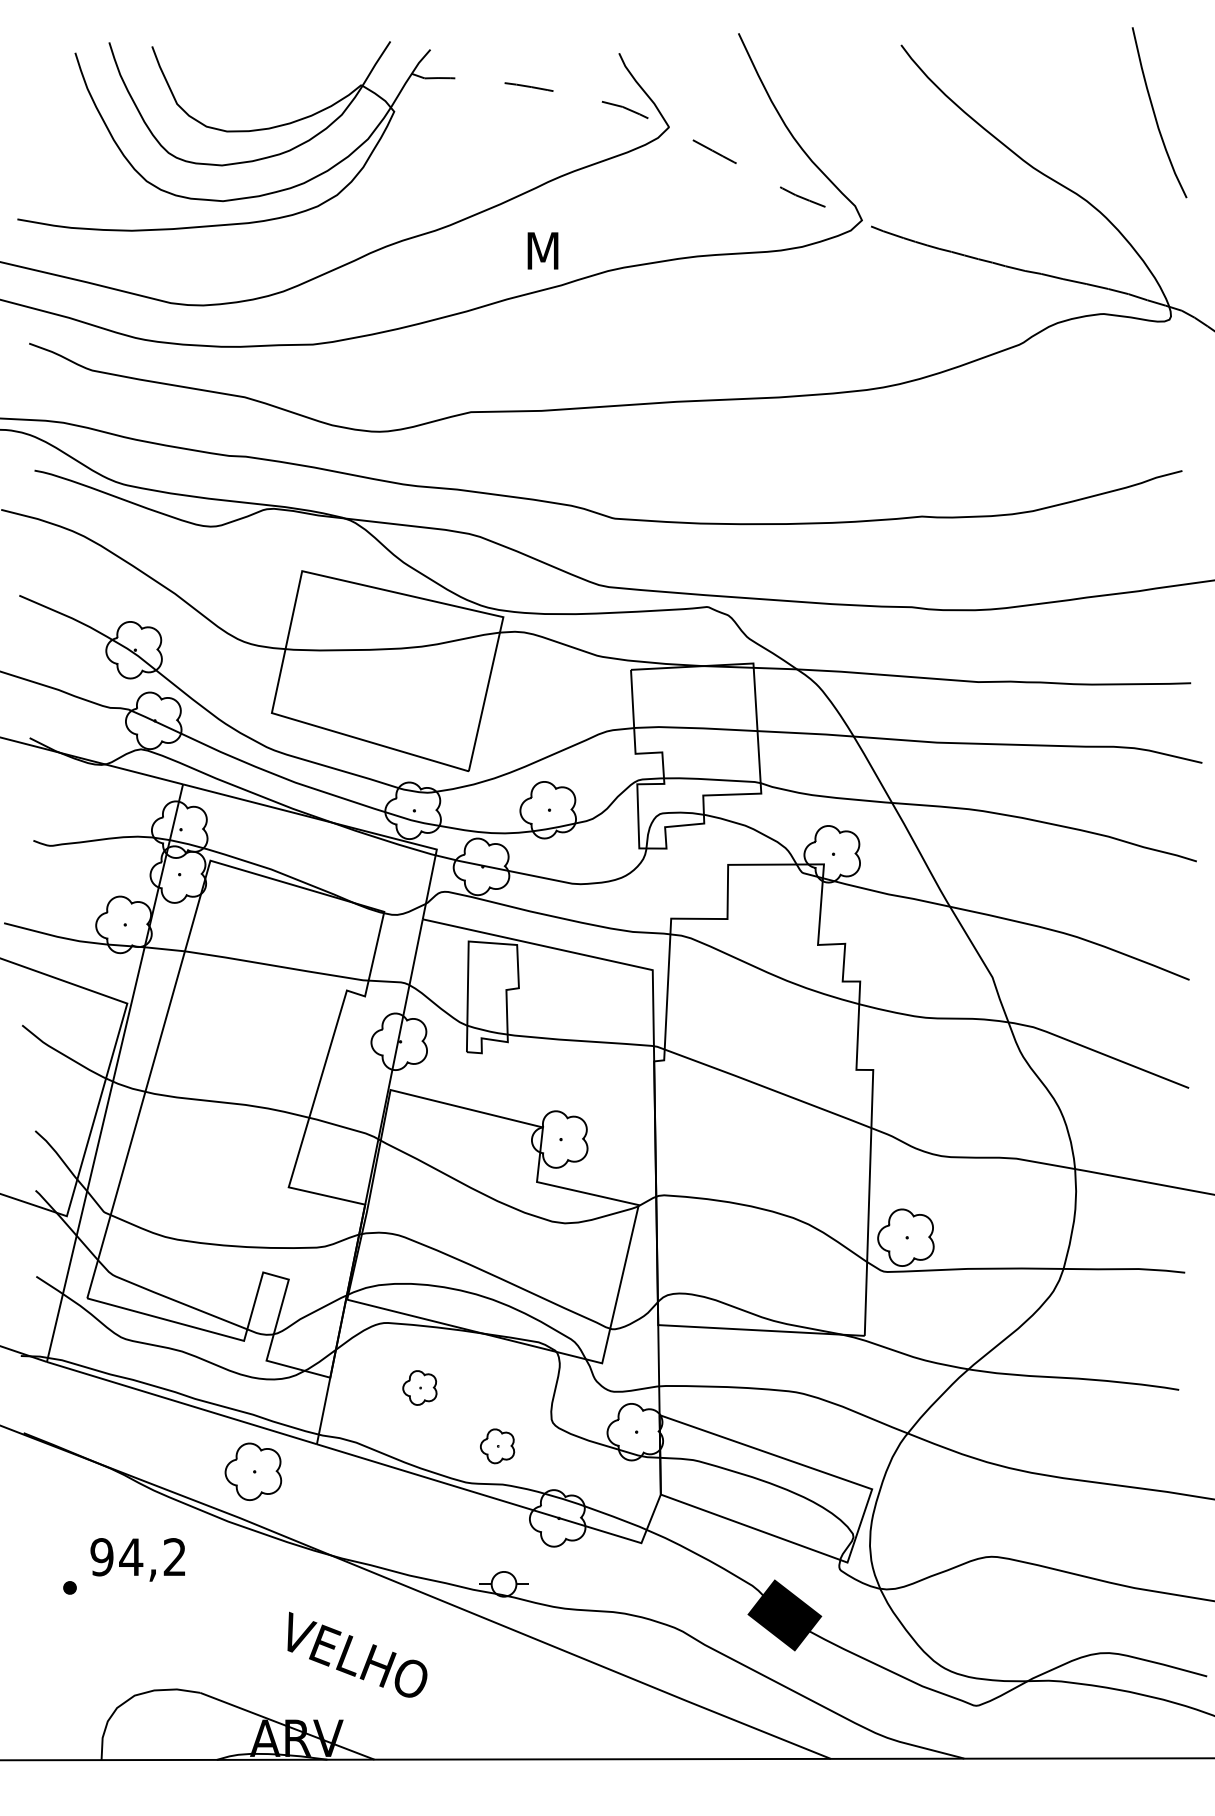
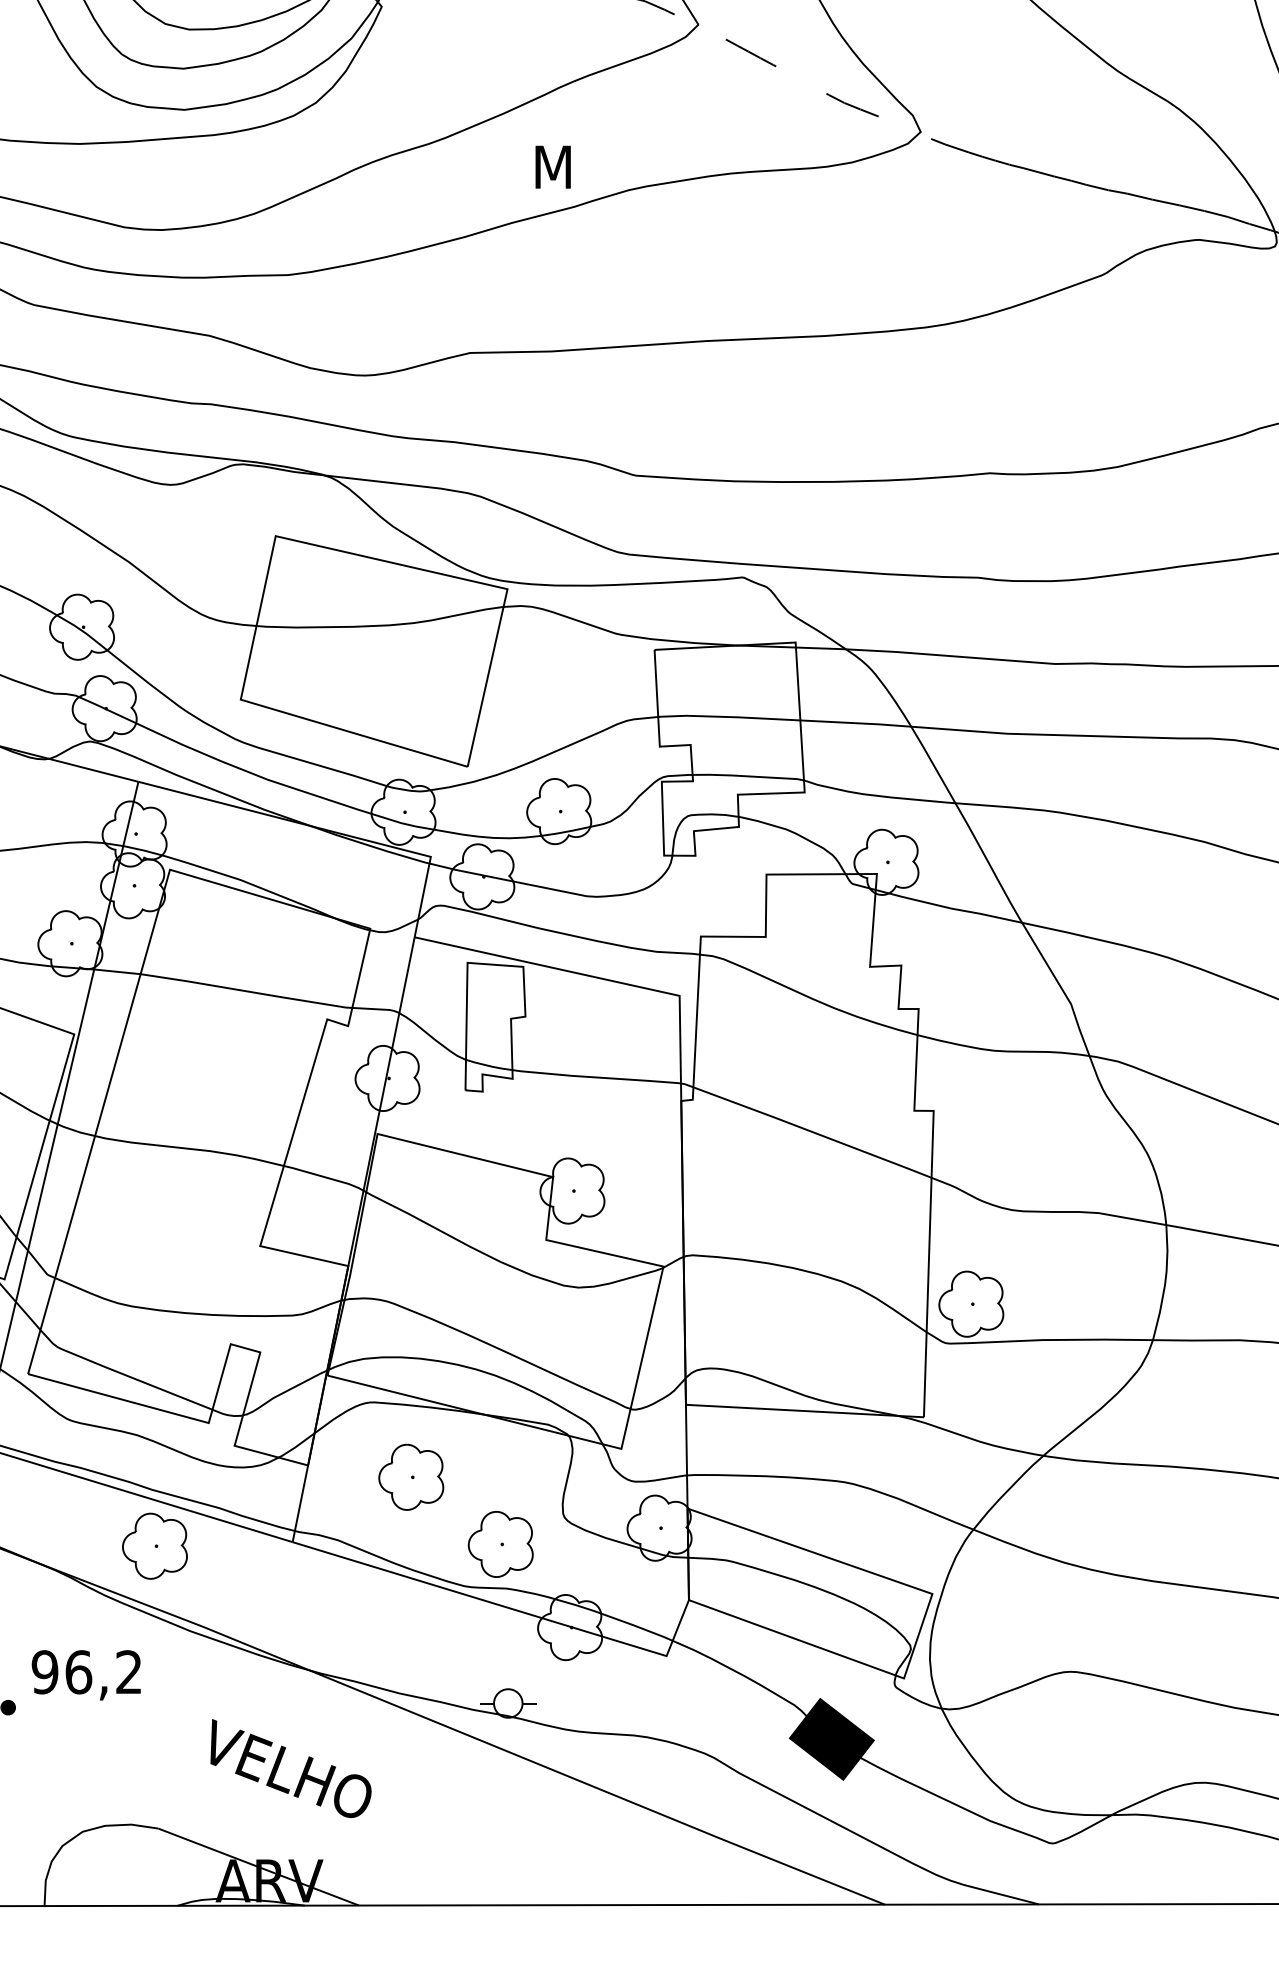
part: (419, 1387) -> (410, 1476), size x1.67
part: (497, 1446) -> (500, 1544), size x1.67
part: (253, 1471) -> (155, 1545), moved
text: (131, 1557) -> (79, 1672), 94,2 -> 96,2
text: (357, 1654) -> (291, 1768), moved

